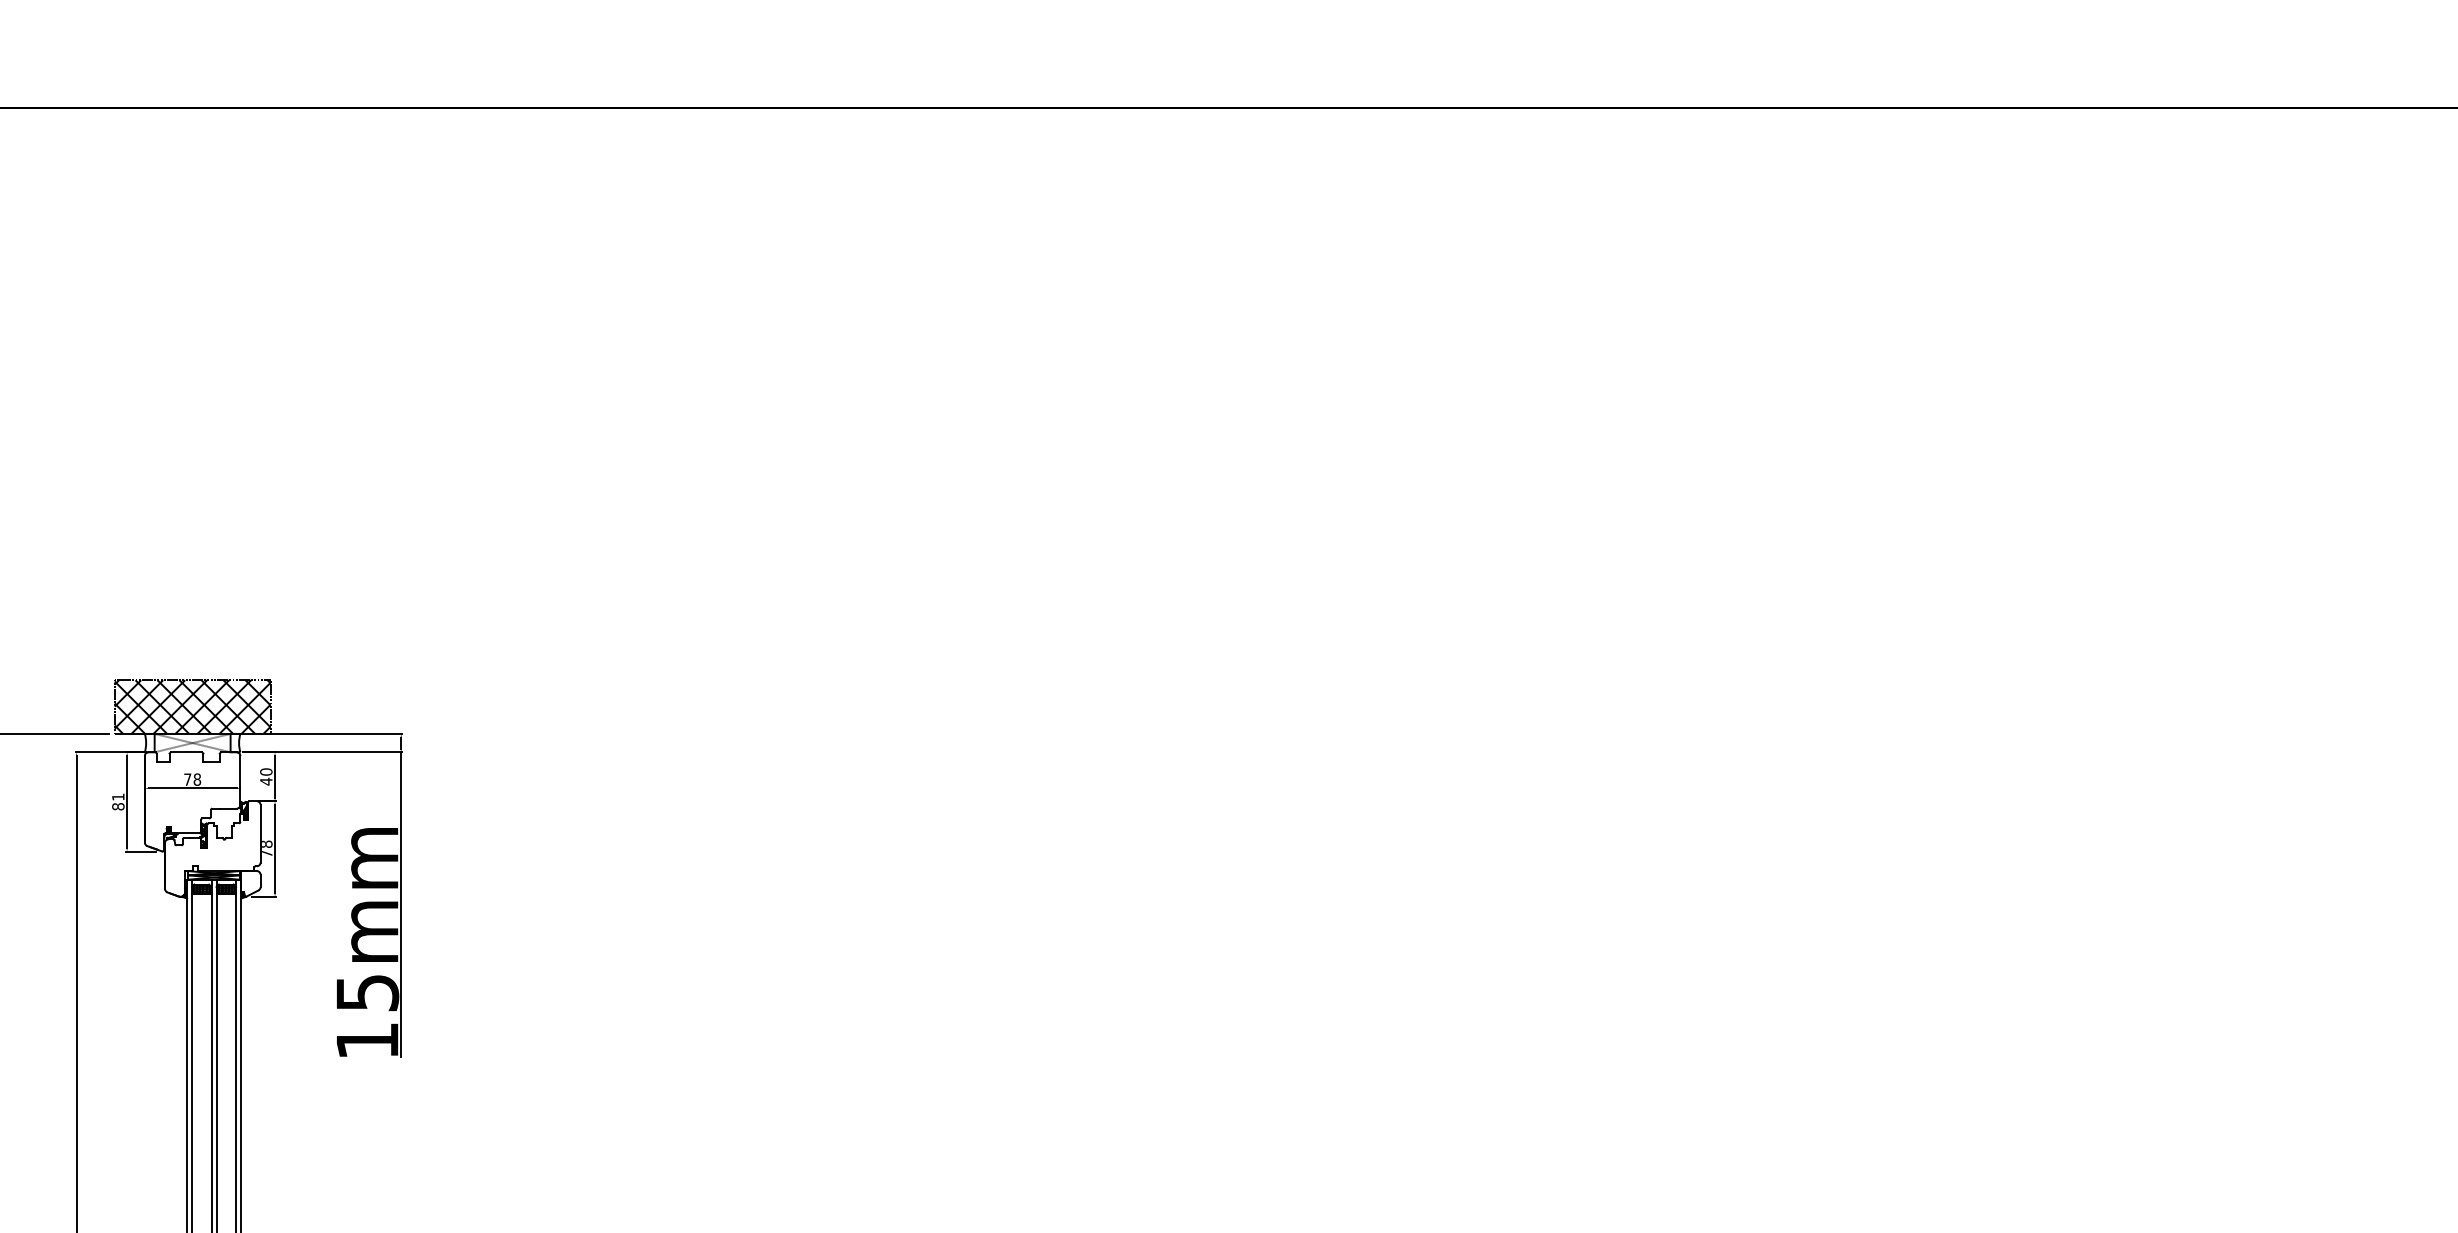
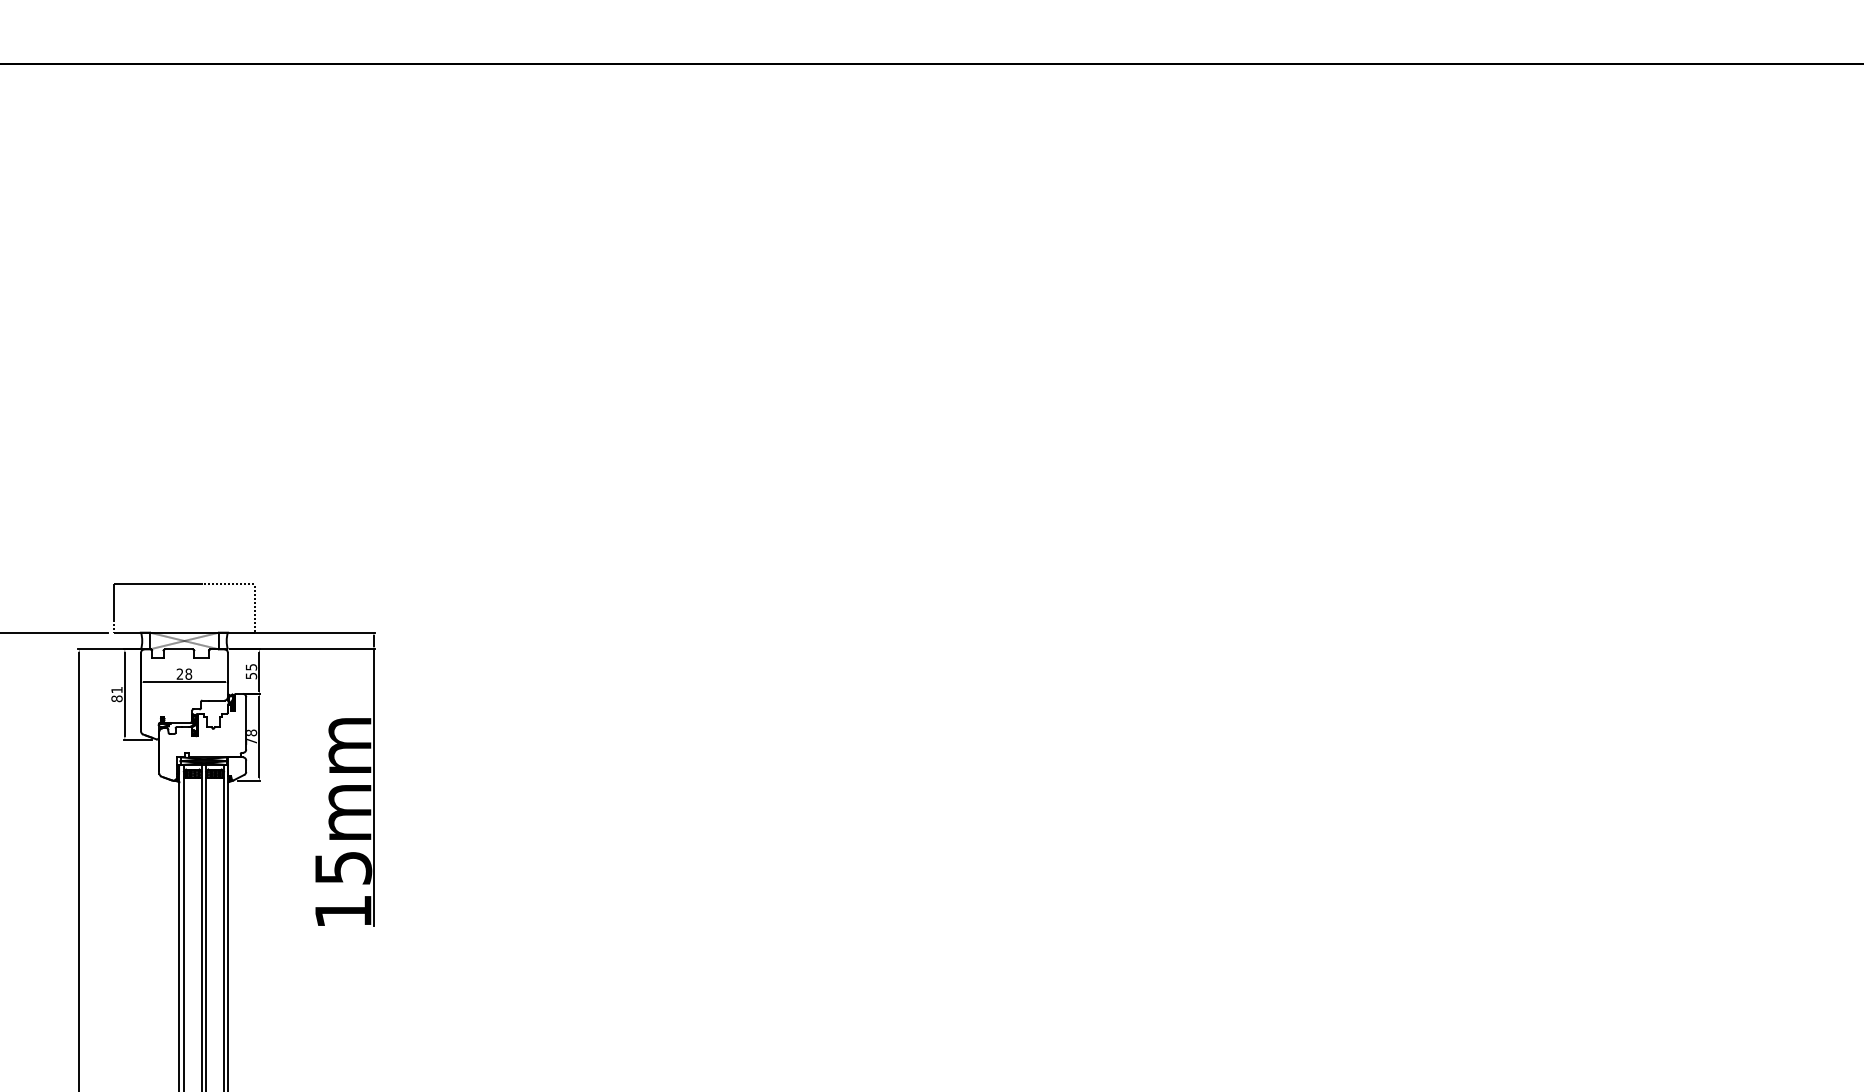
hatch: (192, 706) -> (184, 607), removed
text: (266, 776) -> (251, 671), 40 -> 55
text: (187, 779) -> (179, 674), 78 -> 28

